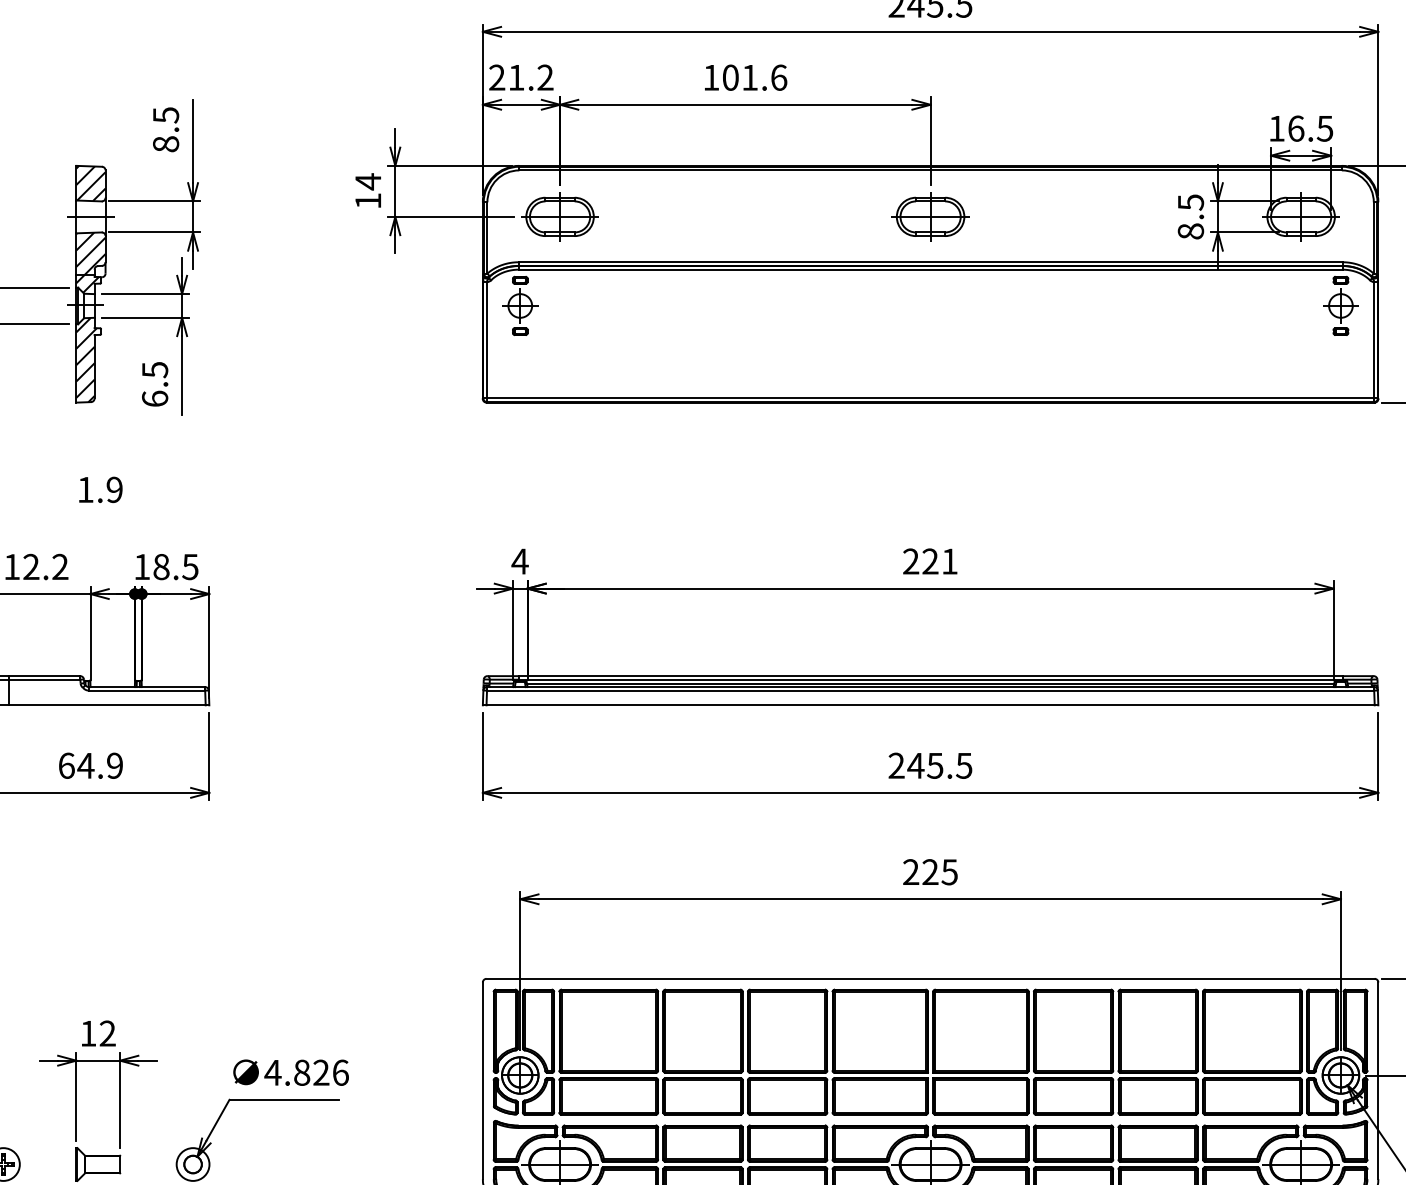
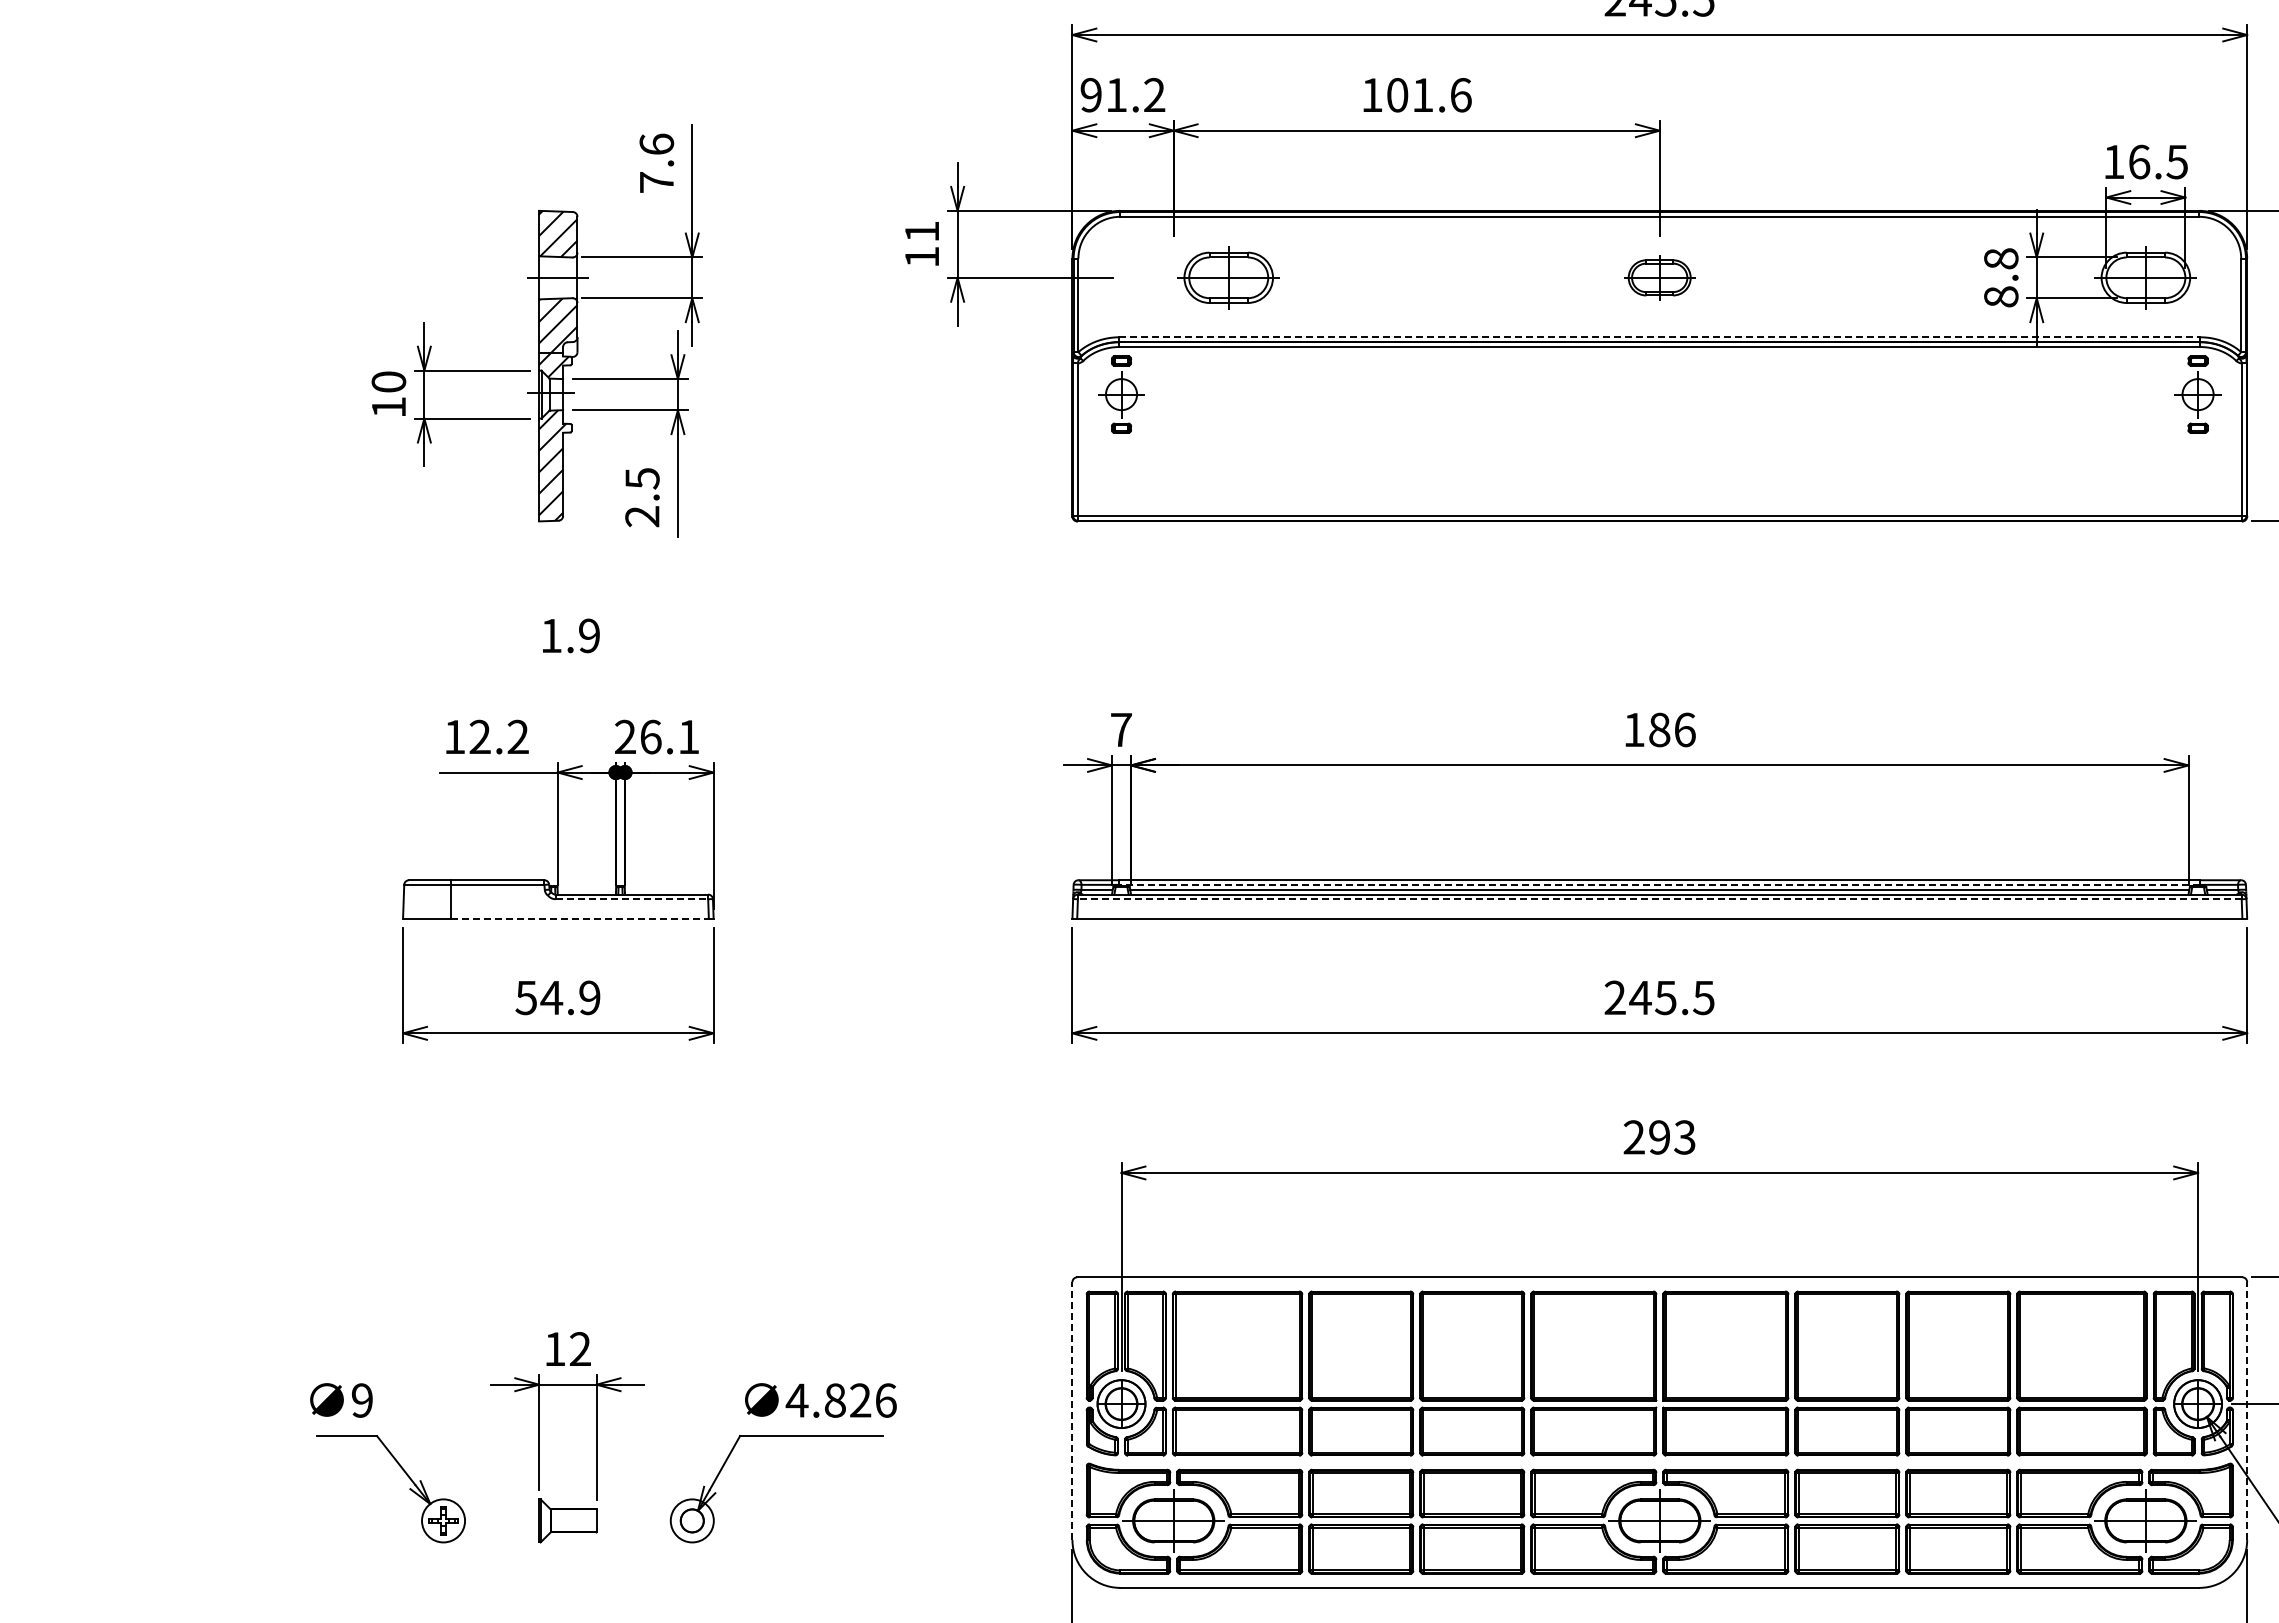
text: (496, 77) -> (1090, 95), 21.2 -> 91.2
text: (165, 129) -> (656, 162), 8.5 -> 7.6
text: (367, 181) -> (921, 231), 14 -> 11
text: (1191, 202) -> (2001, 258), 8.5 -> 8.8
part: (559, 216) -> (1228, 277), moved
part: (930, 216) -> (1659, 277), size x0.7
line: (931, 262) -> (1660, 337), solid -> dashed
text: (155, 398) -> (642, 516), 6.5 -> 2.5
text: (519, 561) -> (1120, 729), 4 -> 7
text: (930, 561) -> (1659, 729), 221 -> 186
text: (166, 566) -> (657, 736), 18.5 -> 26.1
line: (930, 679) -> (1659, 884), solid -> dashed
line: (147, 690) -> (632, 899), solid -> dashed
line: (930, 690) -> (1659, 899), solid -> dashed
line: (107, 705) -> (579, 918), solid -> dashed
text: (66, 765) -> (526, 997), 64.9 -> 54.9
text: (940, 872) -> (1672, 1137), 225 -> 293
line: (482, 1081) -> (1072, 1411), solid -> dashed
line: (1378, 1081) -> (2247, 1411), solid -> dashed

